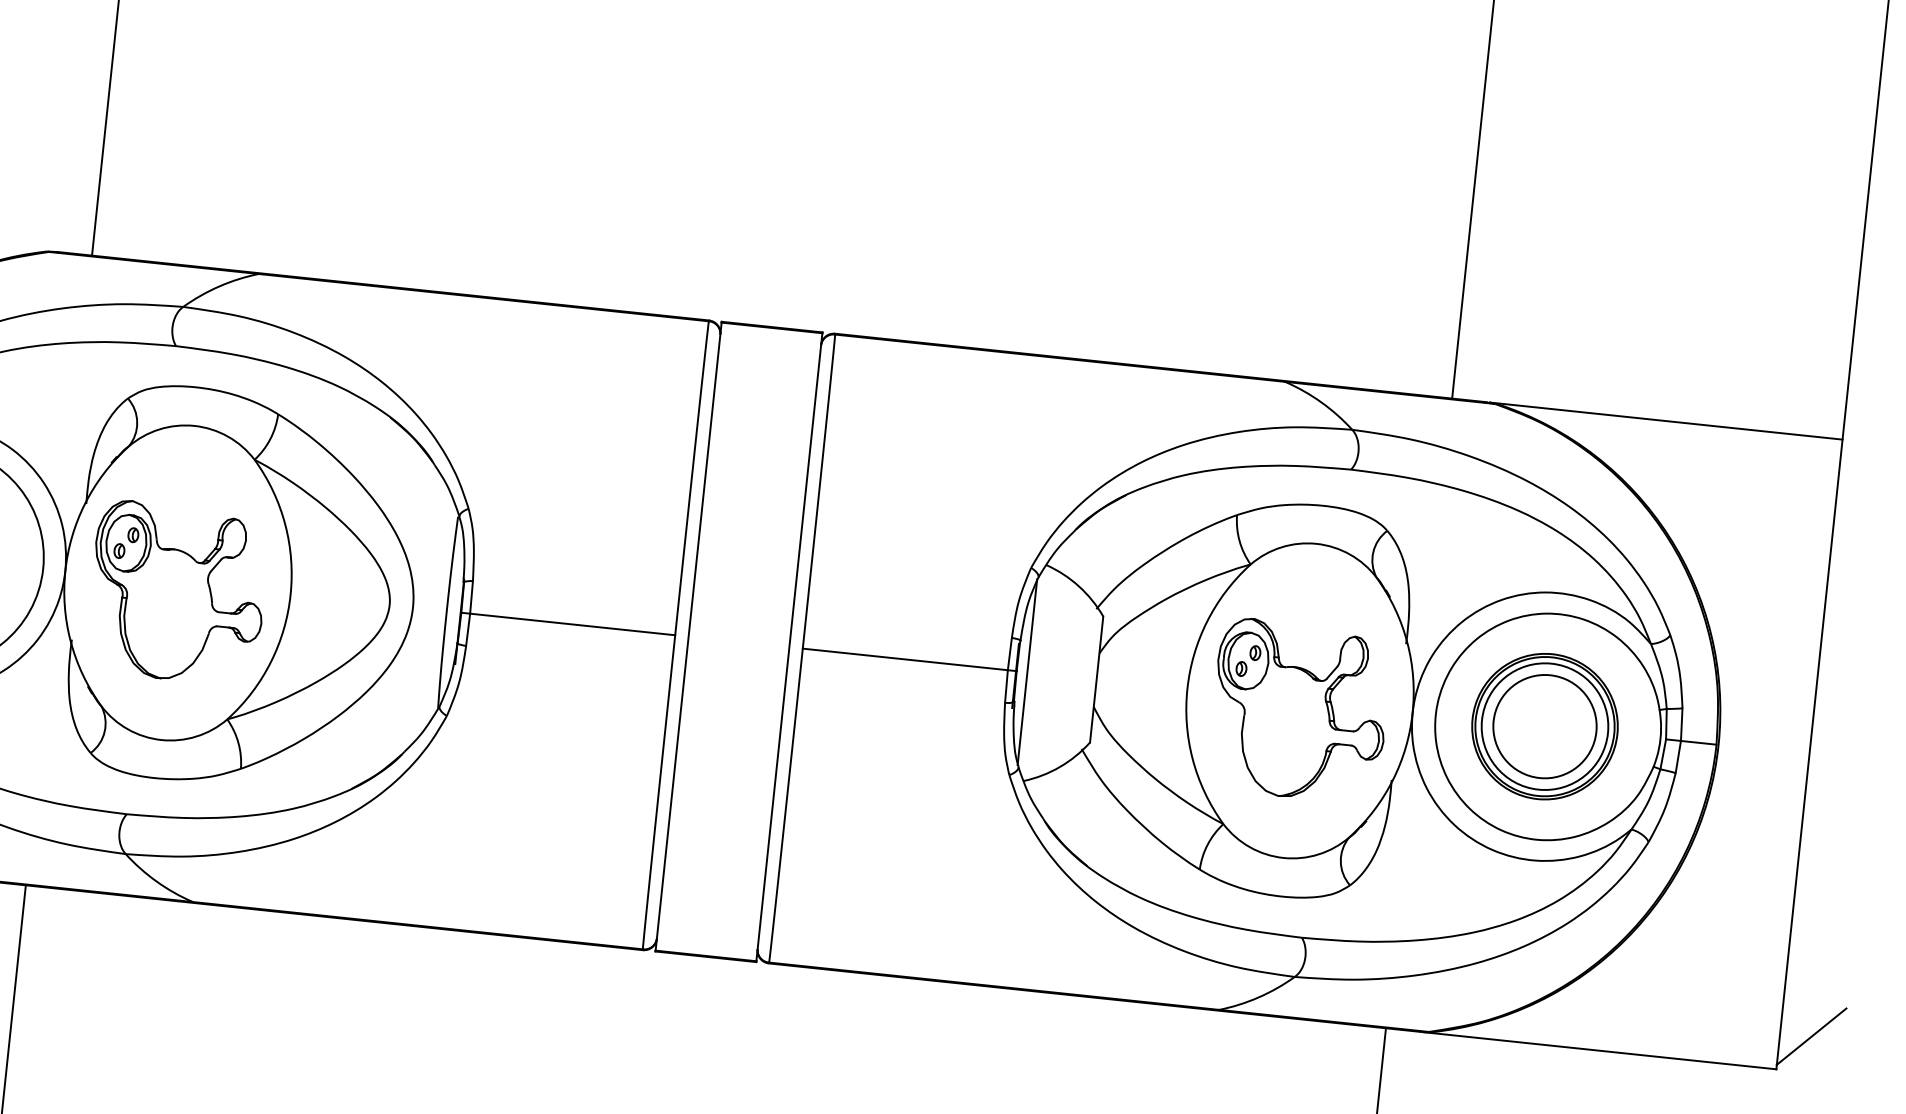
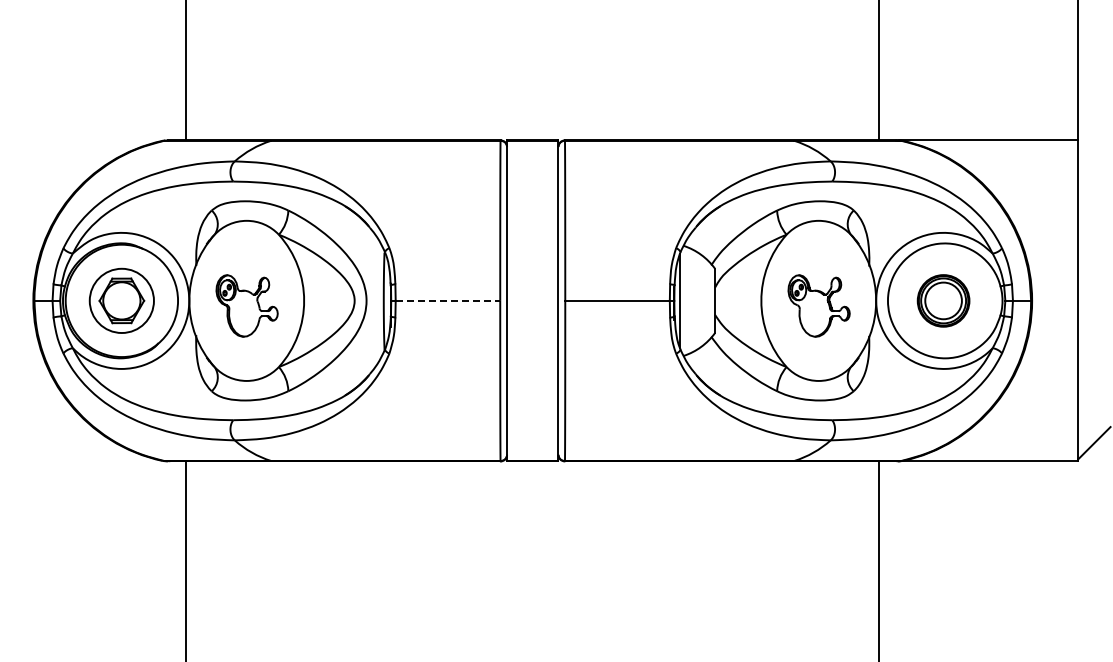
part: (176, 591) -> (246, 305), size x0.7
line: (573, 623) -> (448, 300), solid -> dashed
part: (1298, 709) -> (818, 305), size x0.7
part: (1544, 725) -> (943, 300), size x0.7

